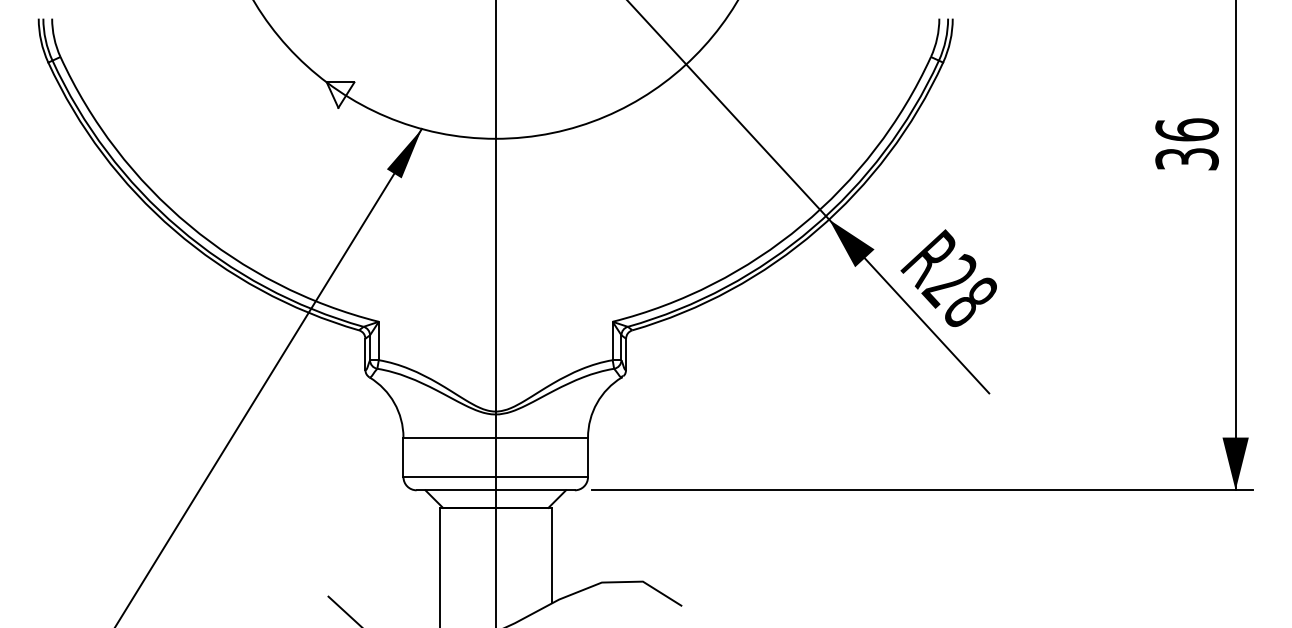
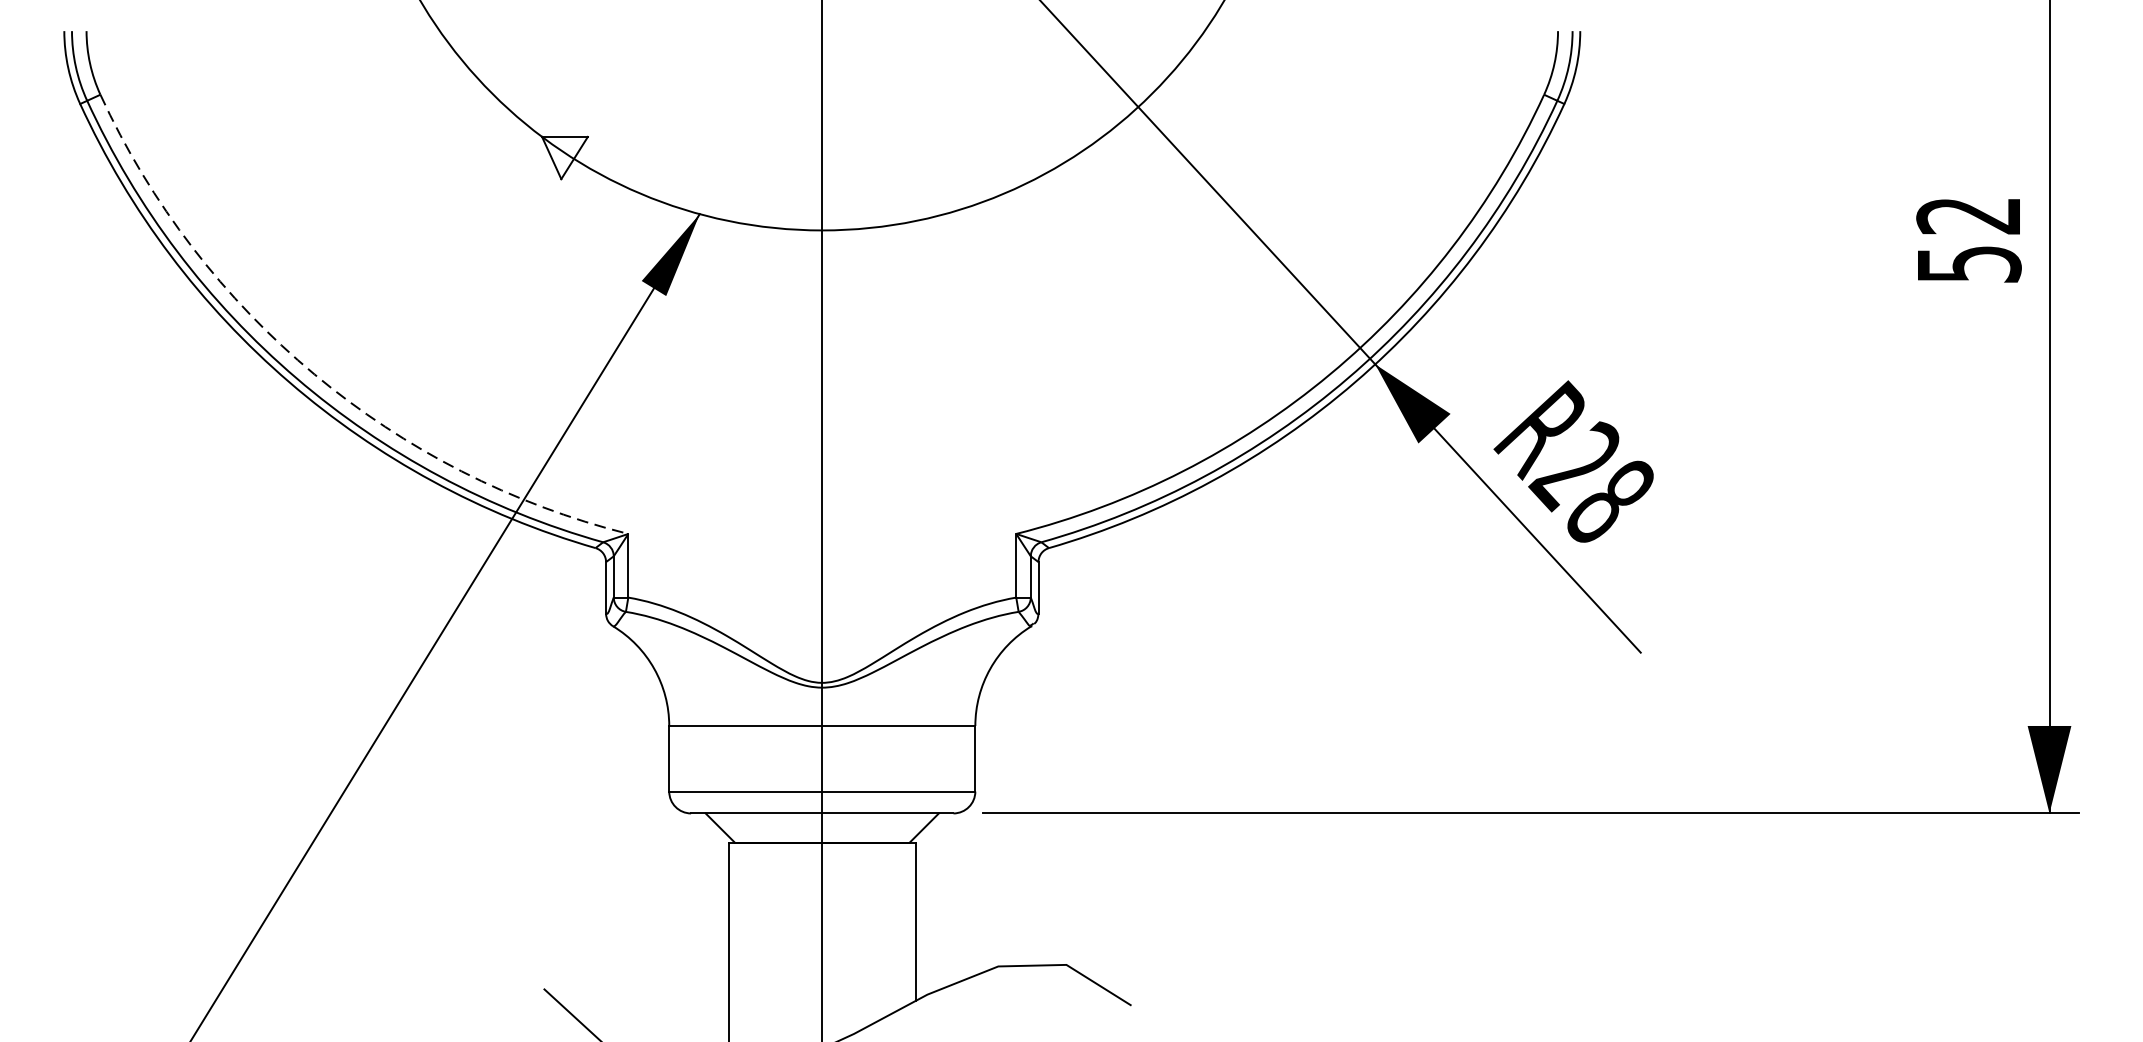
text: (1186, 144) -> (1967, 239), 36 -> 52
arc: (189, 225) -> (314, 374), solid -> dashed

